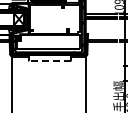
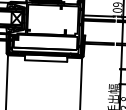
line: (49, 60) -> (45, 60), dashed -> solid

